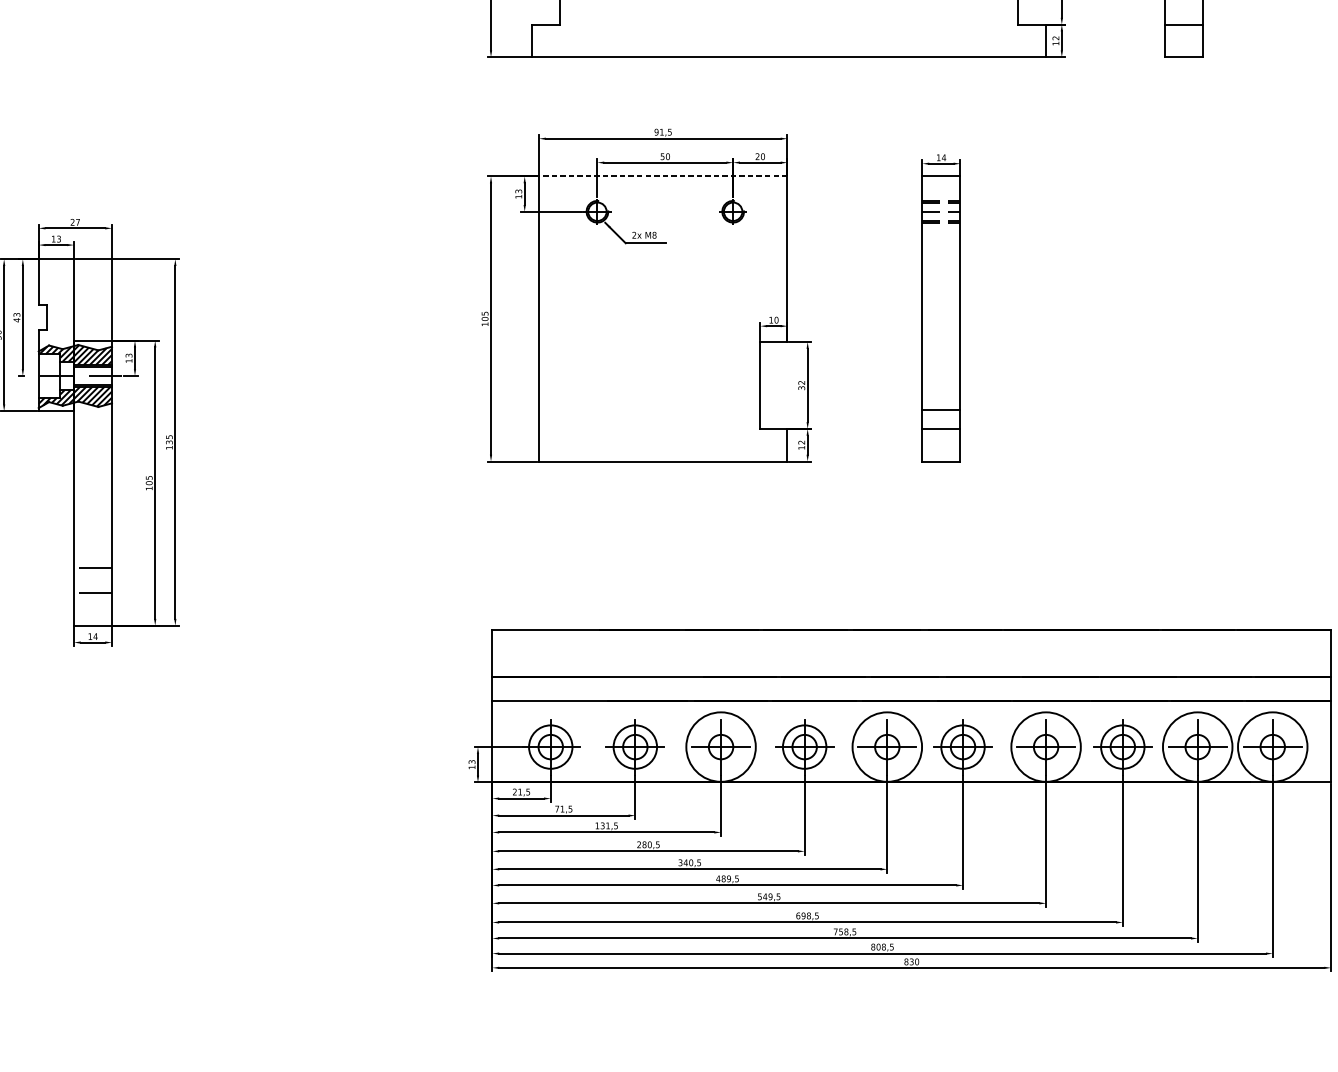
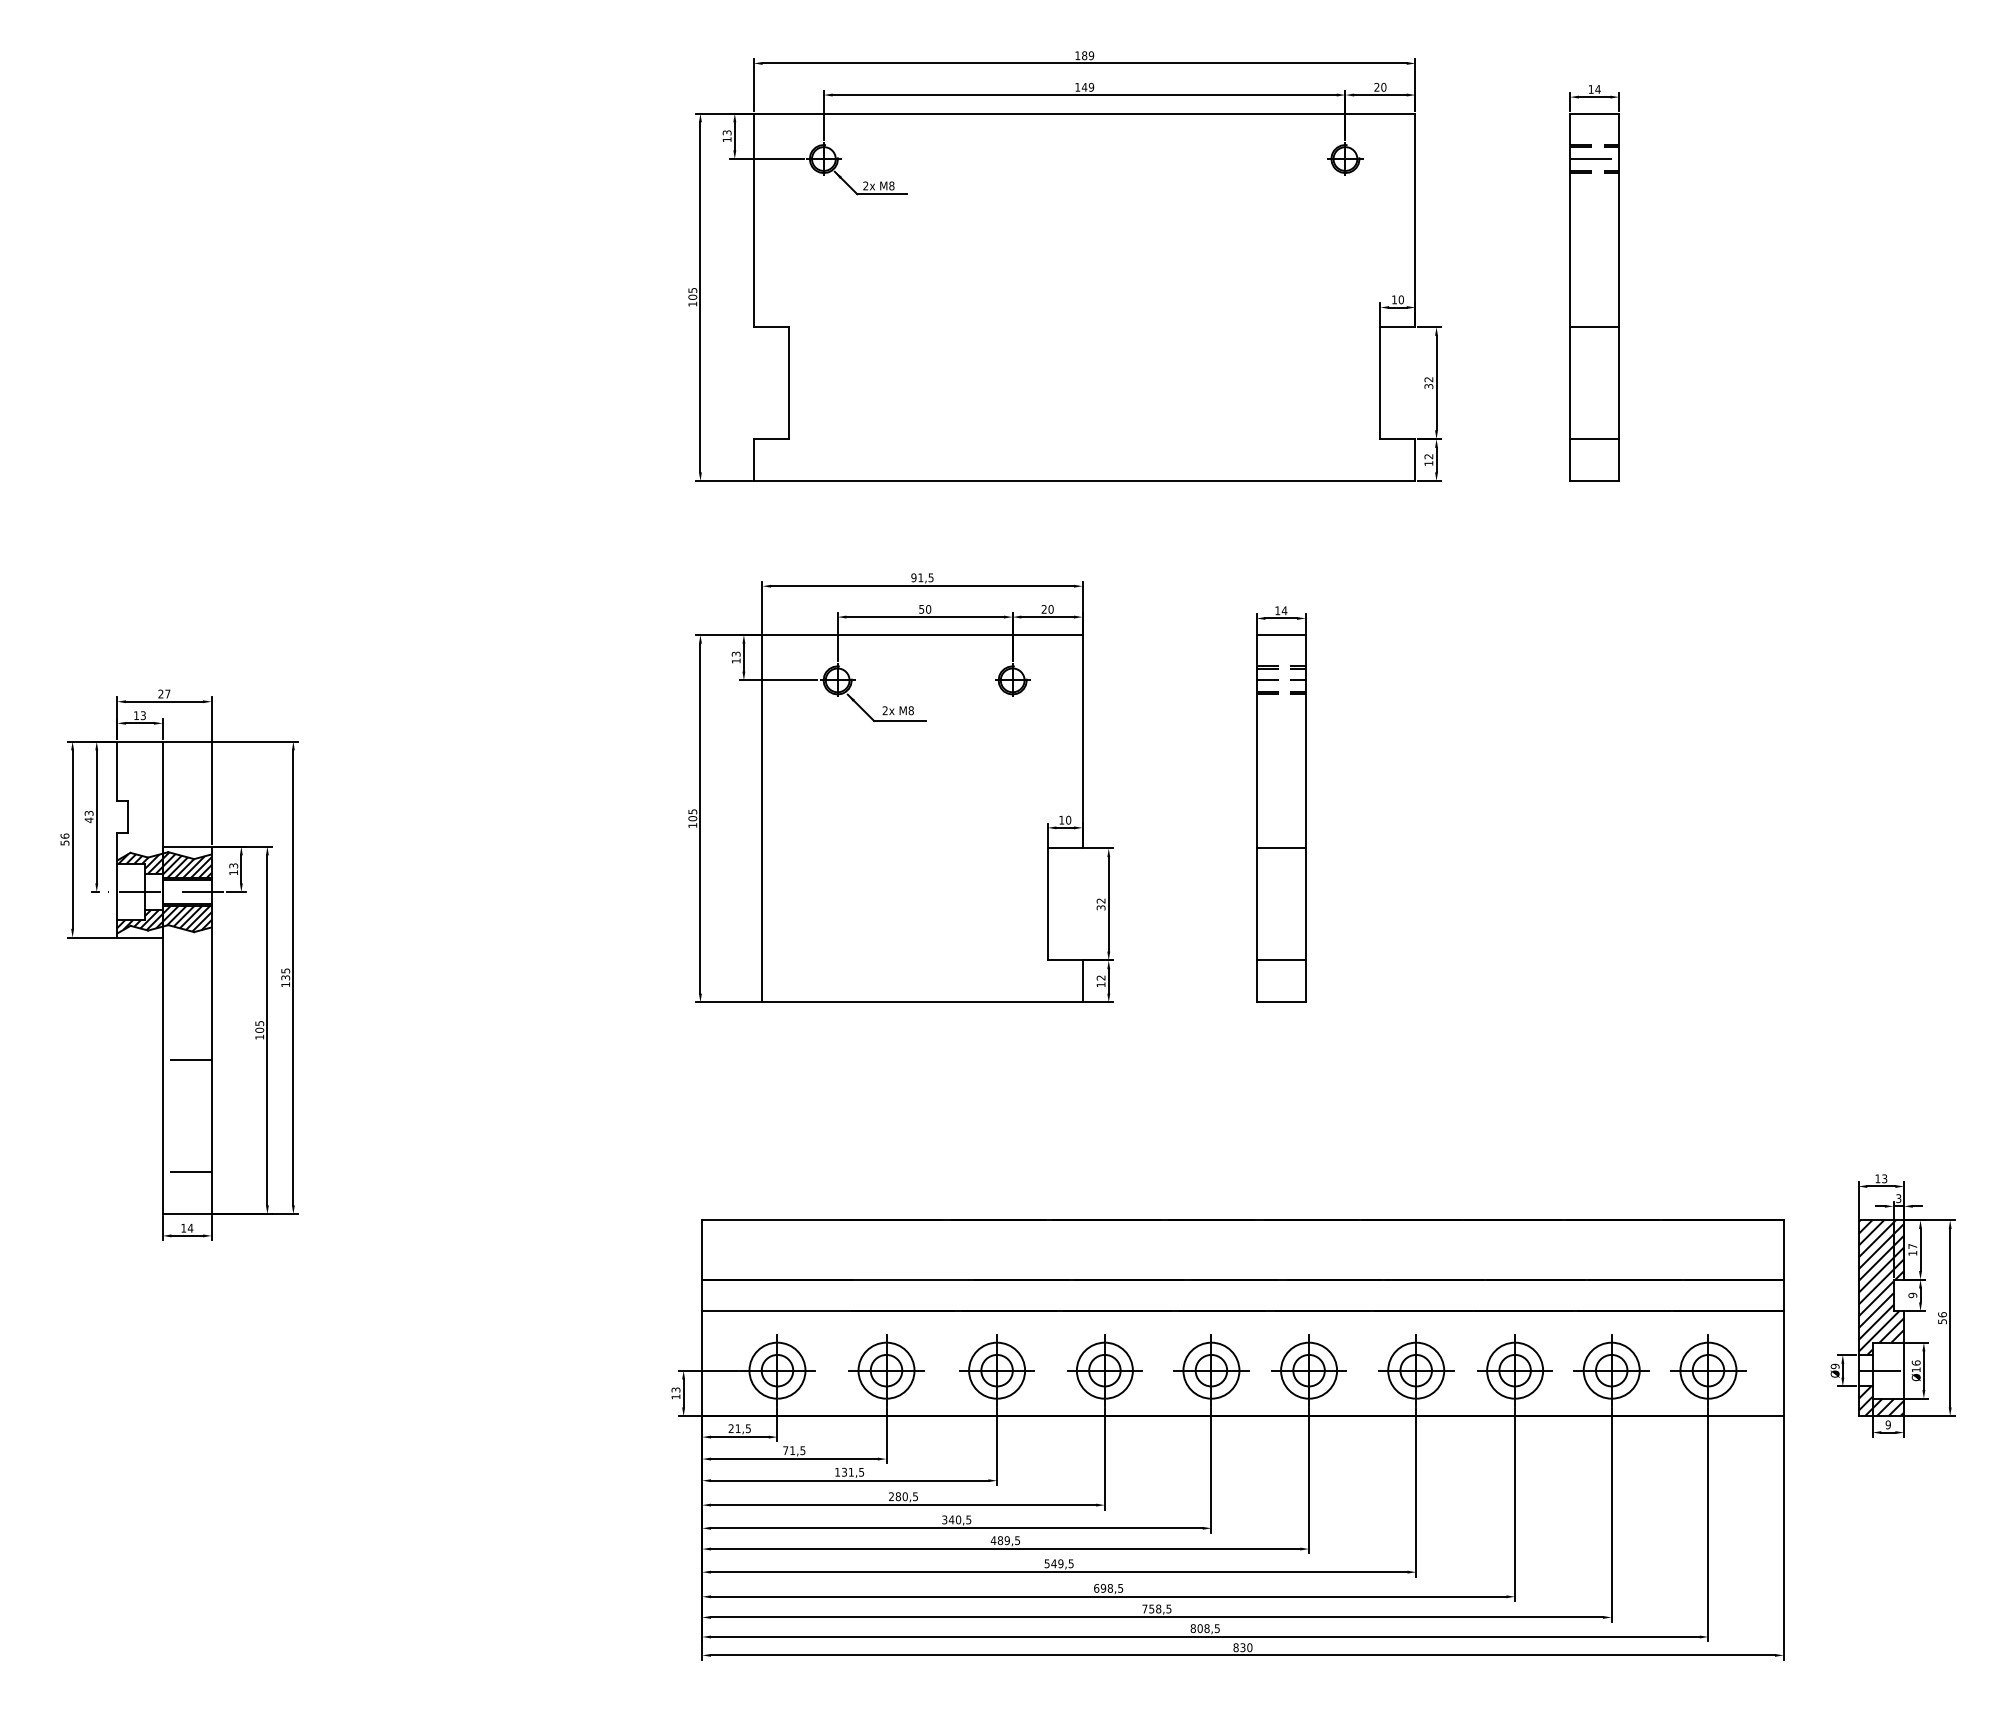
line: (663, 176) -> (922, 634), dashed -> solid
line: (940, 409) -> (1280, 848), moved
line: (92, 568) -> (186, 1060), moved
circle: (721, 746) -> (997, 1370), size x0.62
circle: (887, 746) -> (1211, 1370), size x0.62
circle: (1046, 746) -> (1416, 1370), size x0.62
circle: (1197, 746) -> (1611, 1370), size x0.62
circle: (1272, 746) -> (1708, 1370), size x0.62

